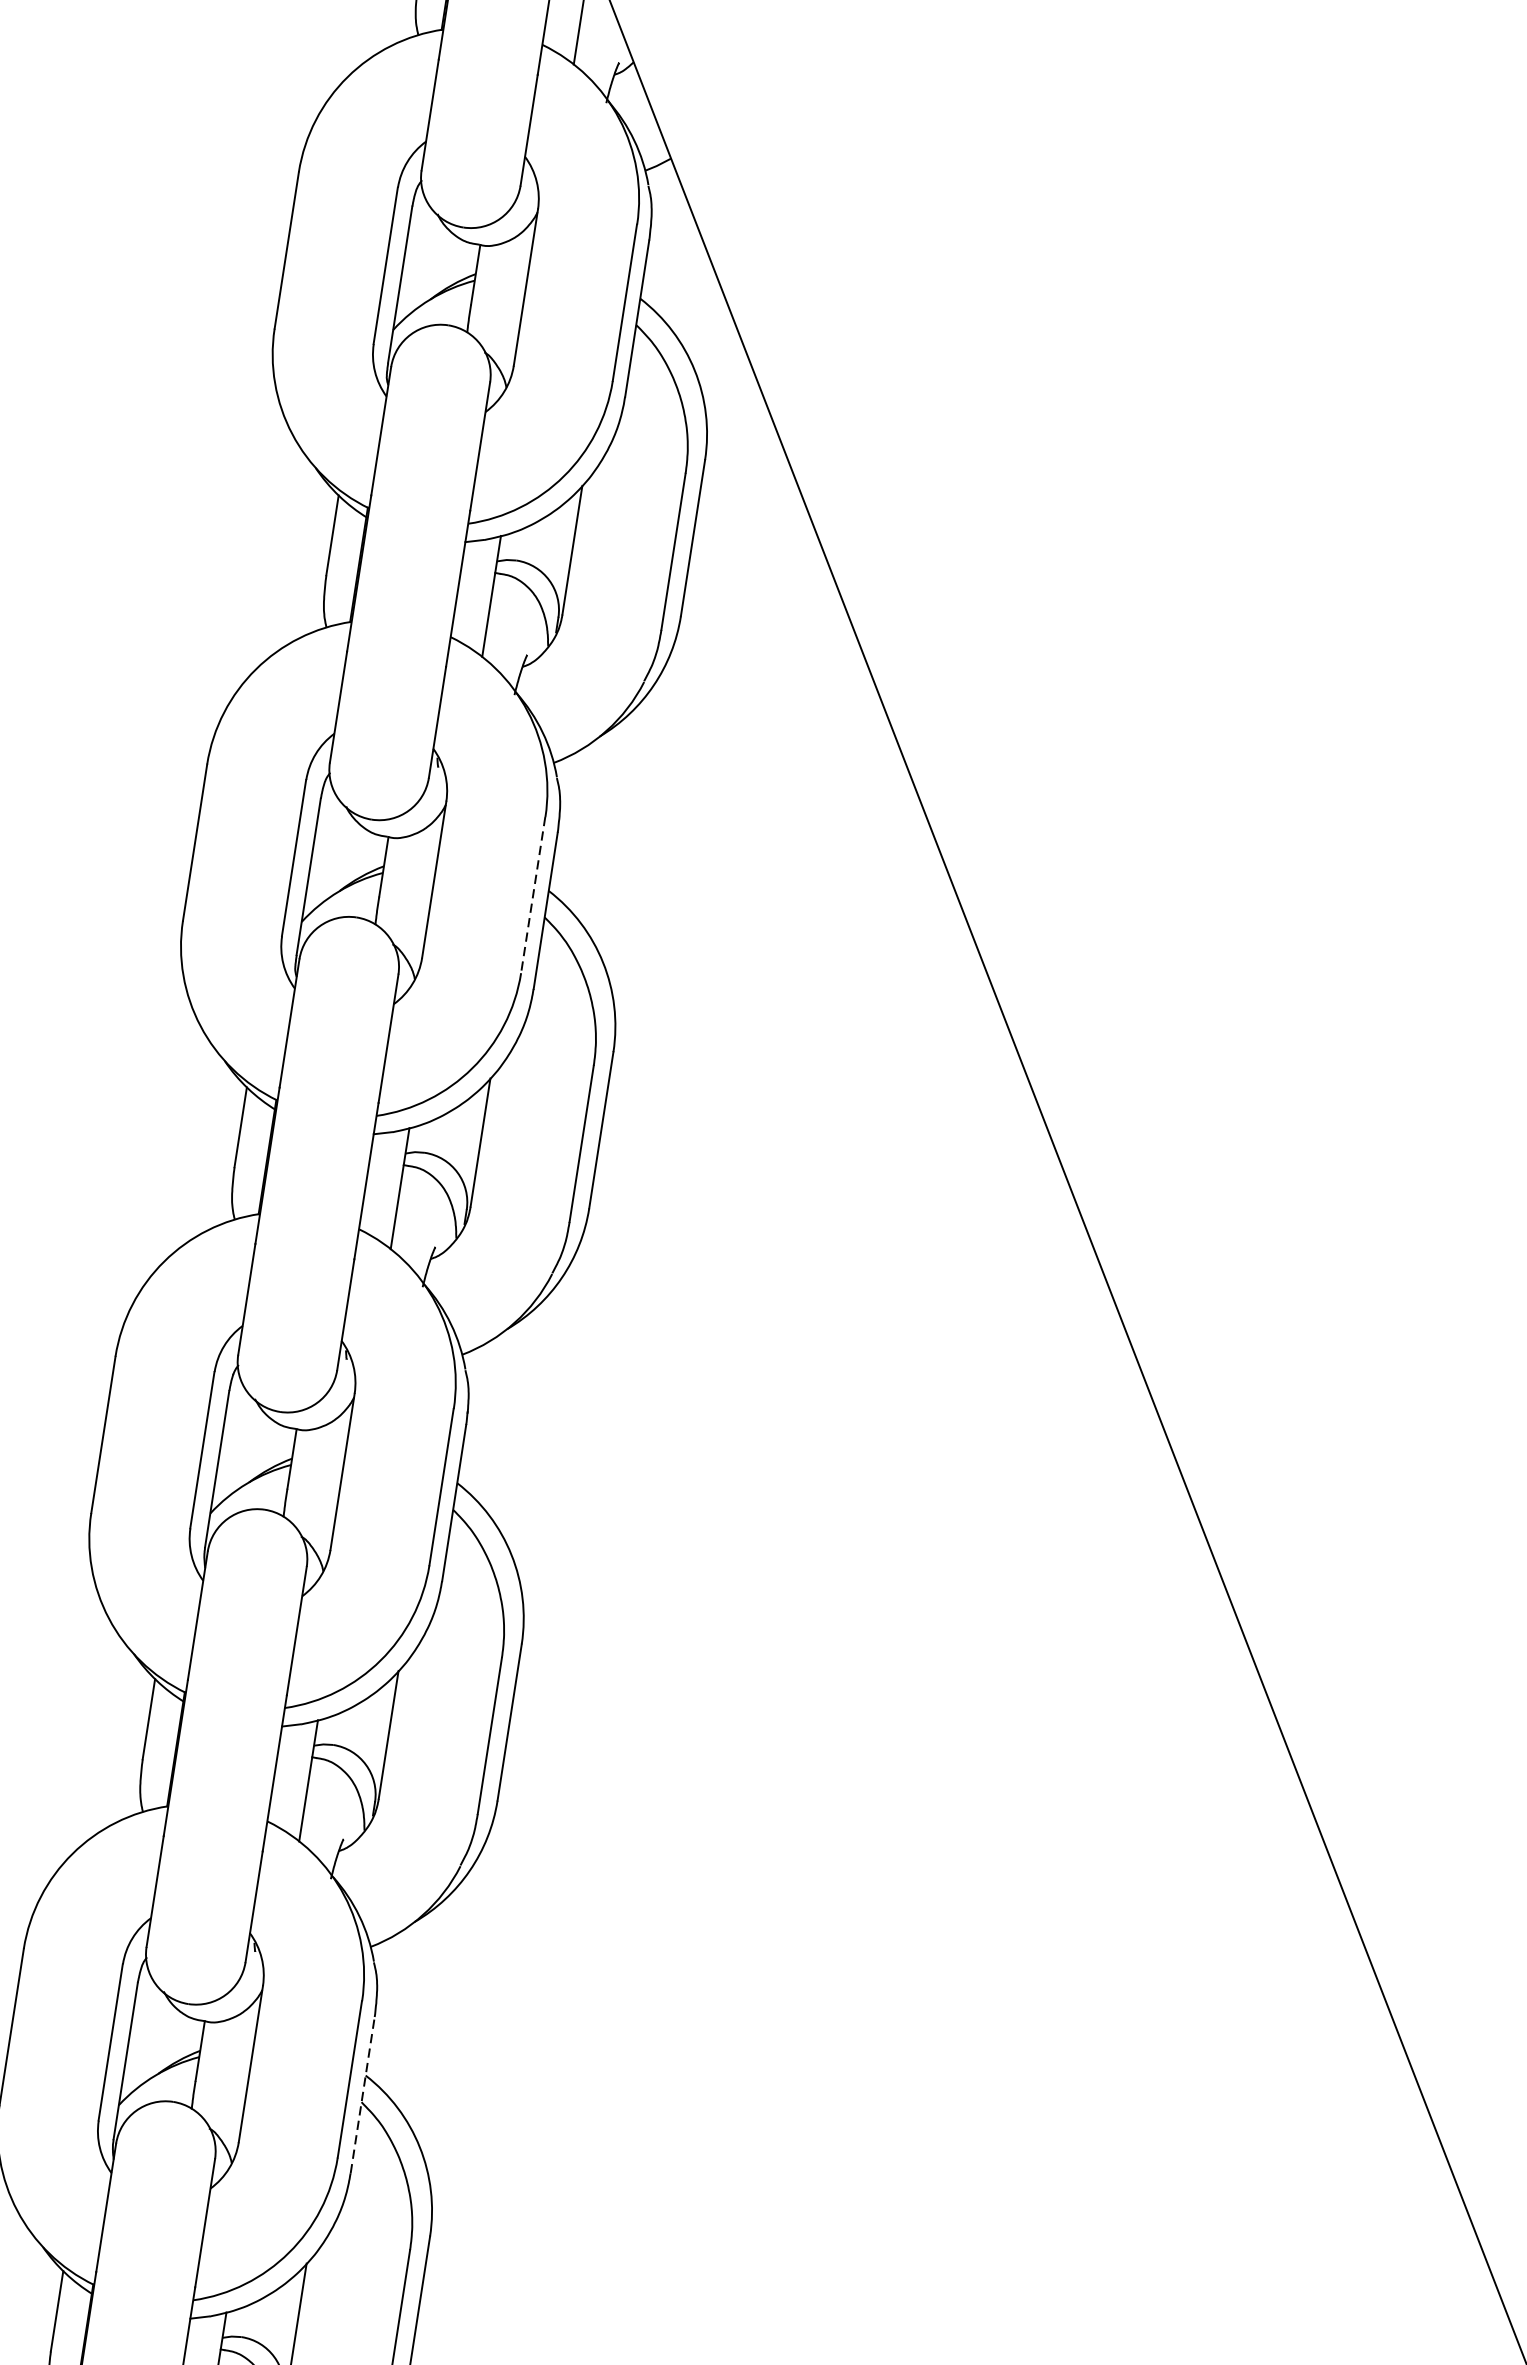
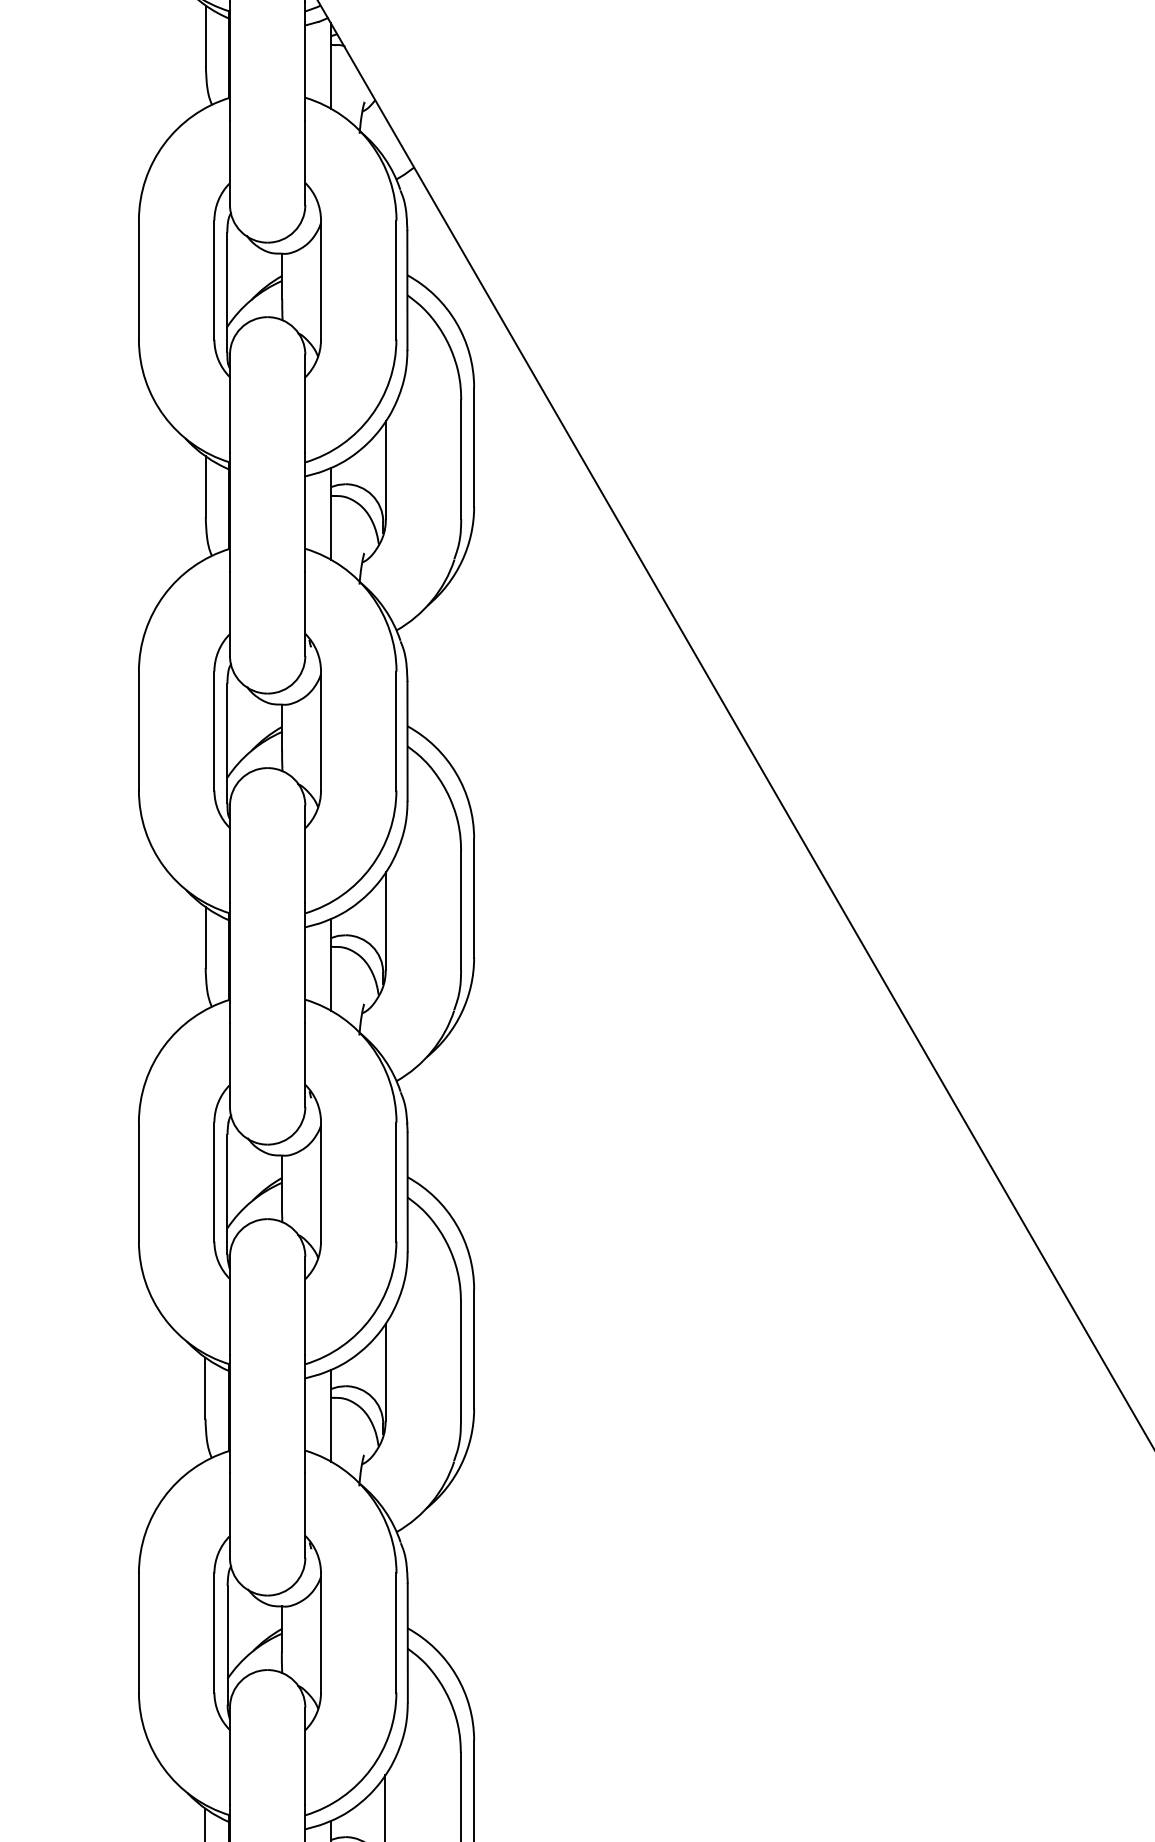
line: (533, 895) -> (396, 731), dashed -> solid
line: (362, 2094) -> (407, 1642), dashed -> solid

